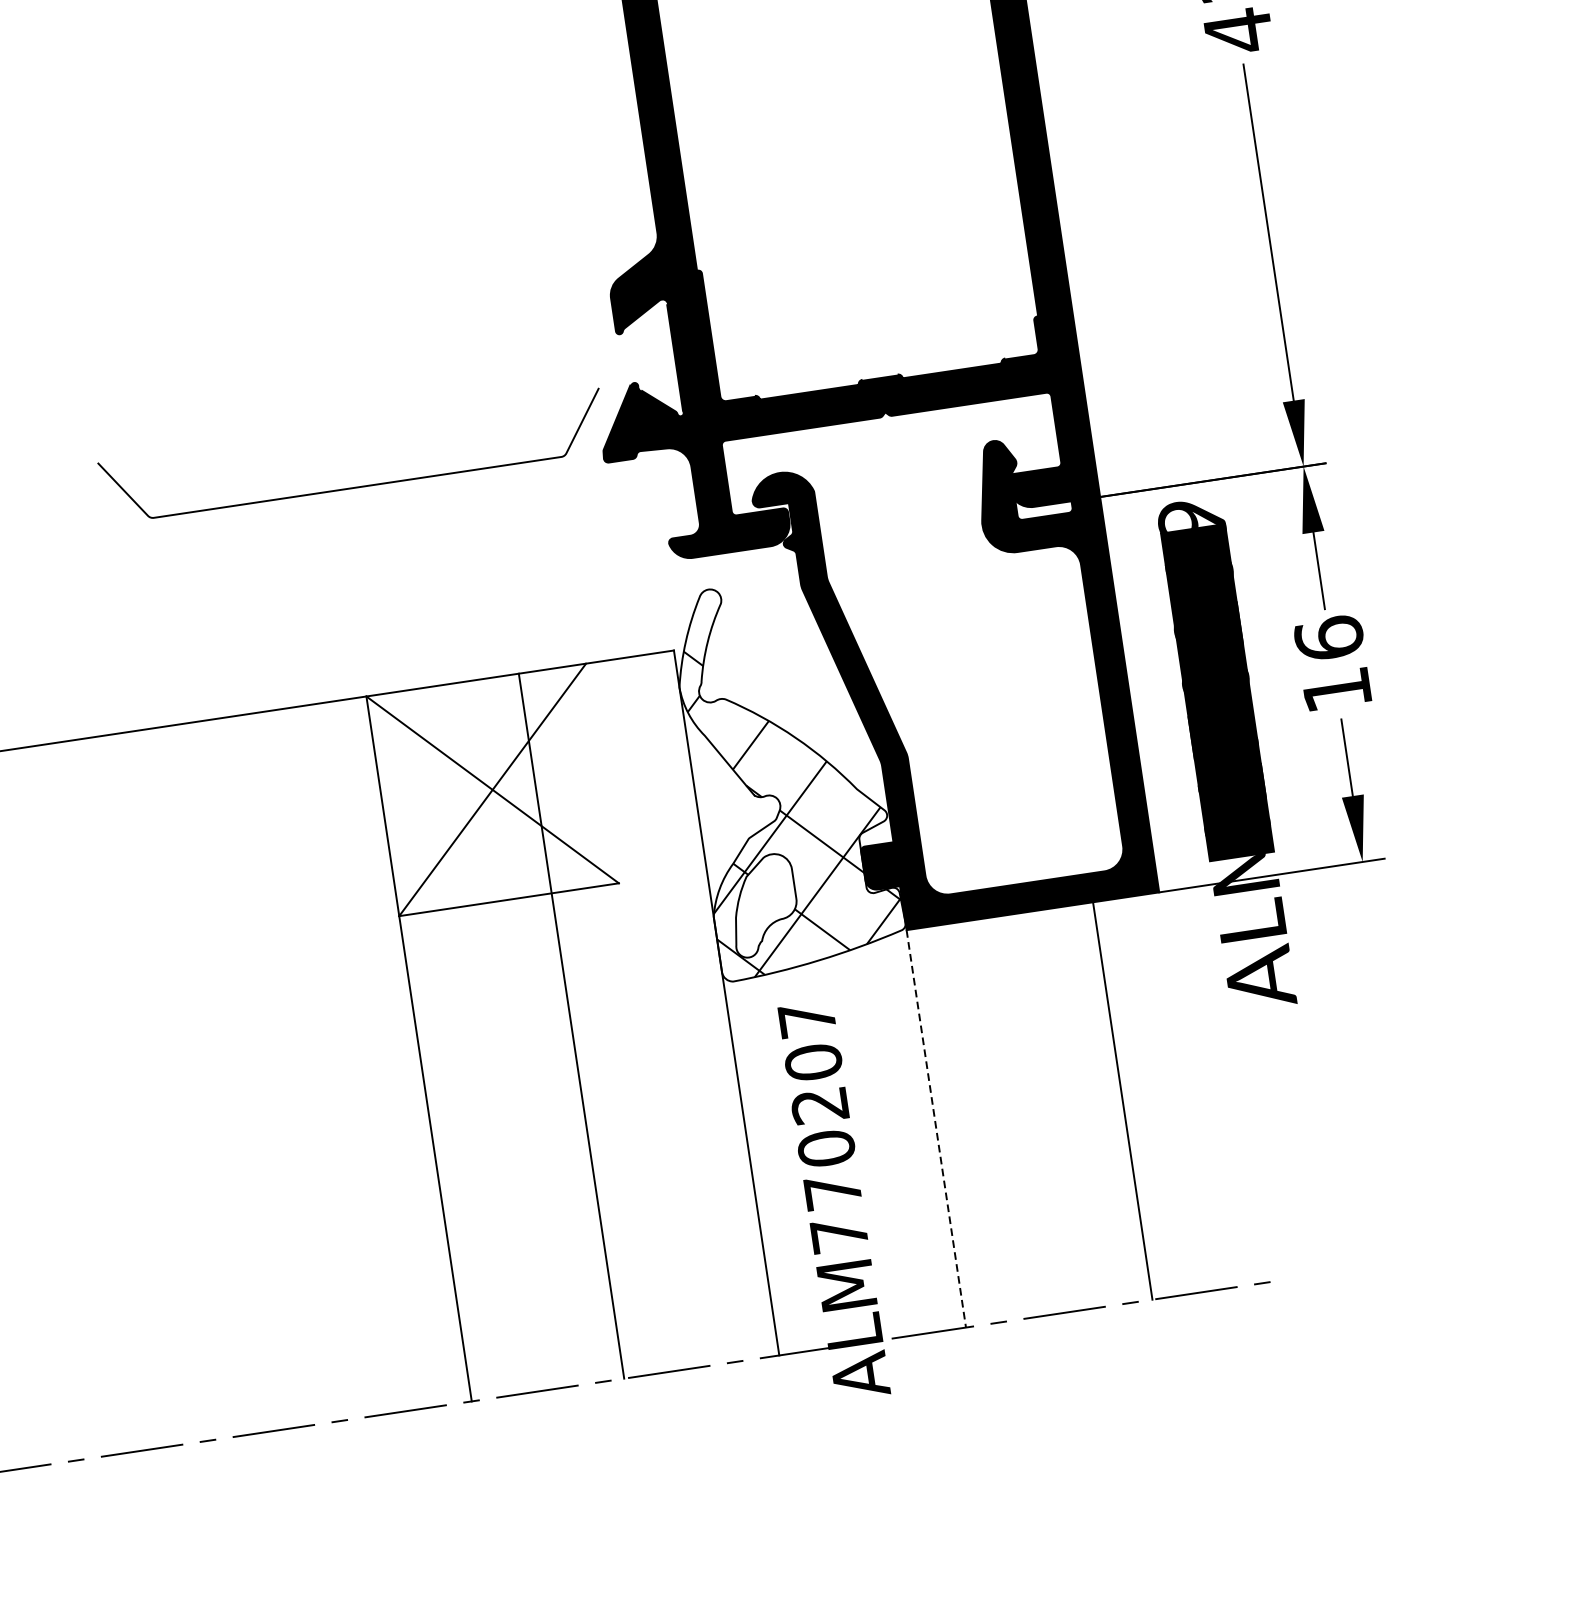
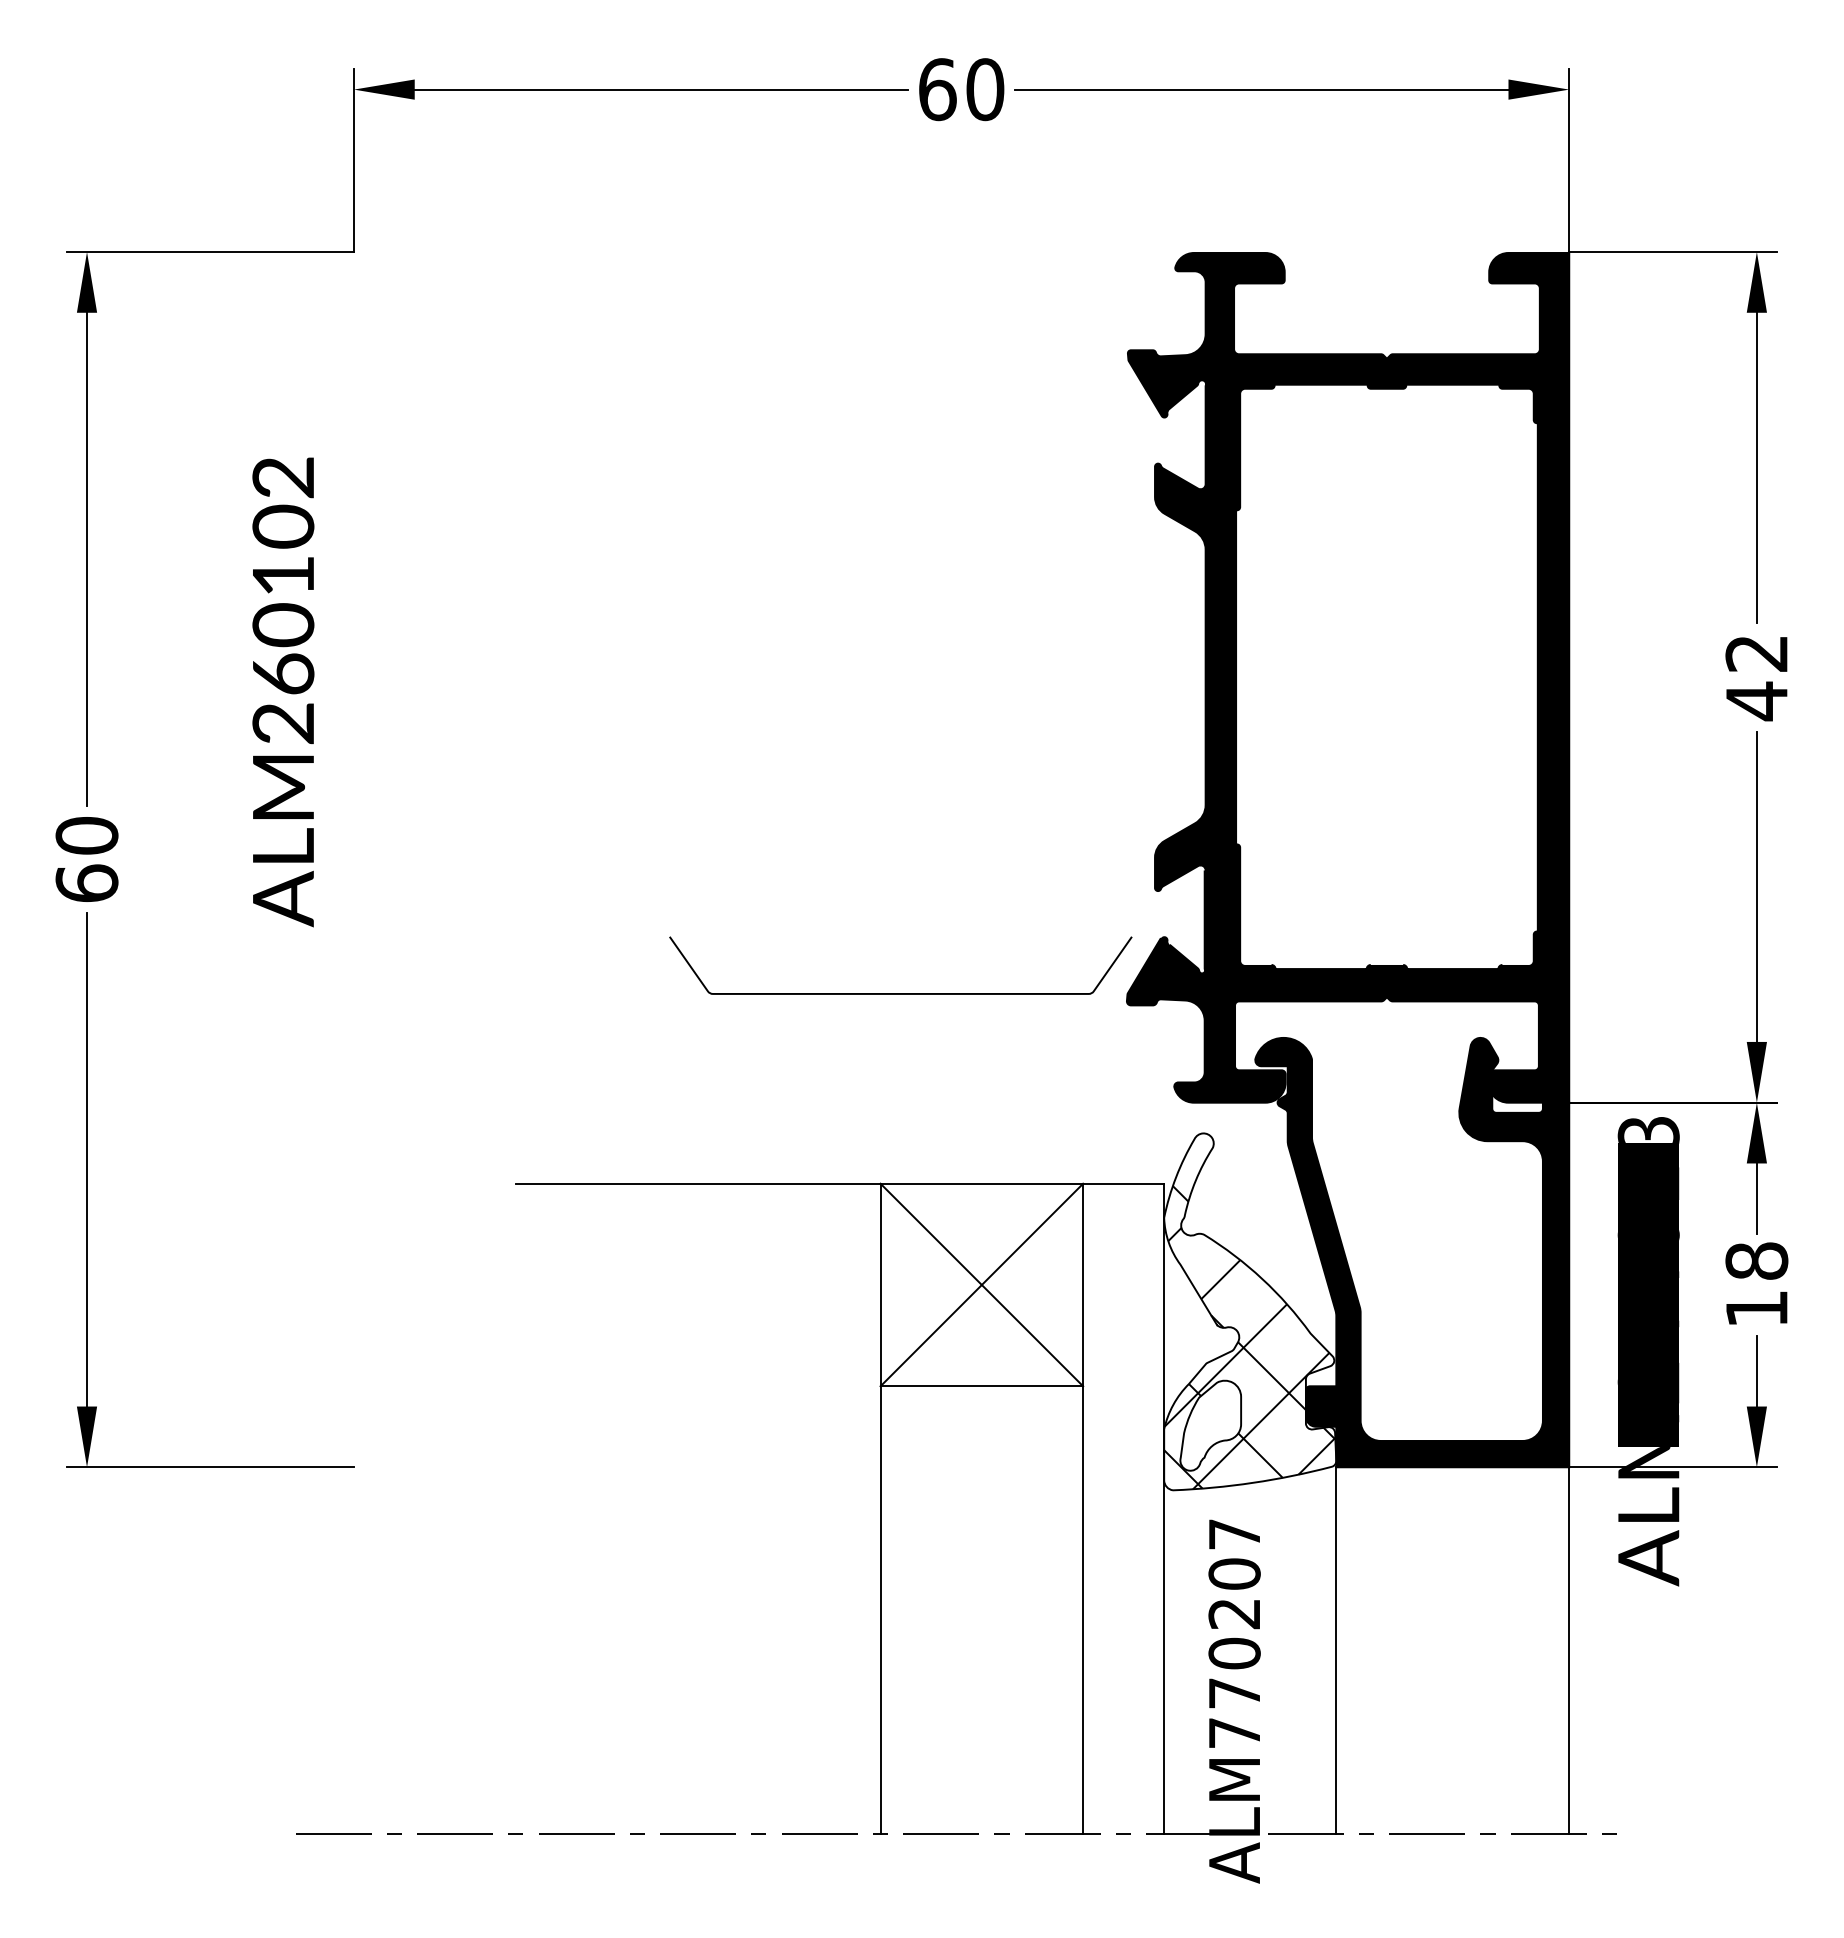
text: (1328, 637) -> (1756, 1260), 16 -> 18
text: (1211, 654) -> (1648, 1259), ALM170269 -> ALM244013
line: (571, 1025) -> (1083, 1508), moved
line: (1123, 1100) -> (1569, 1650), moved
line: (936, 1129) -> (1336, 1651), dashed -> solid

